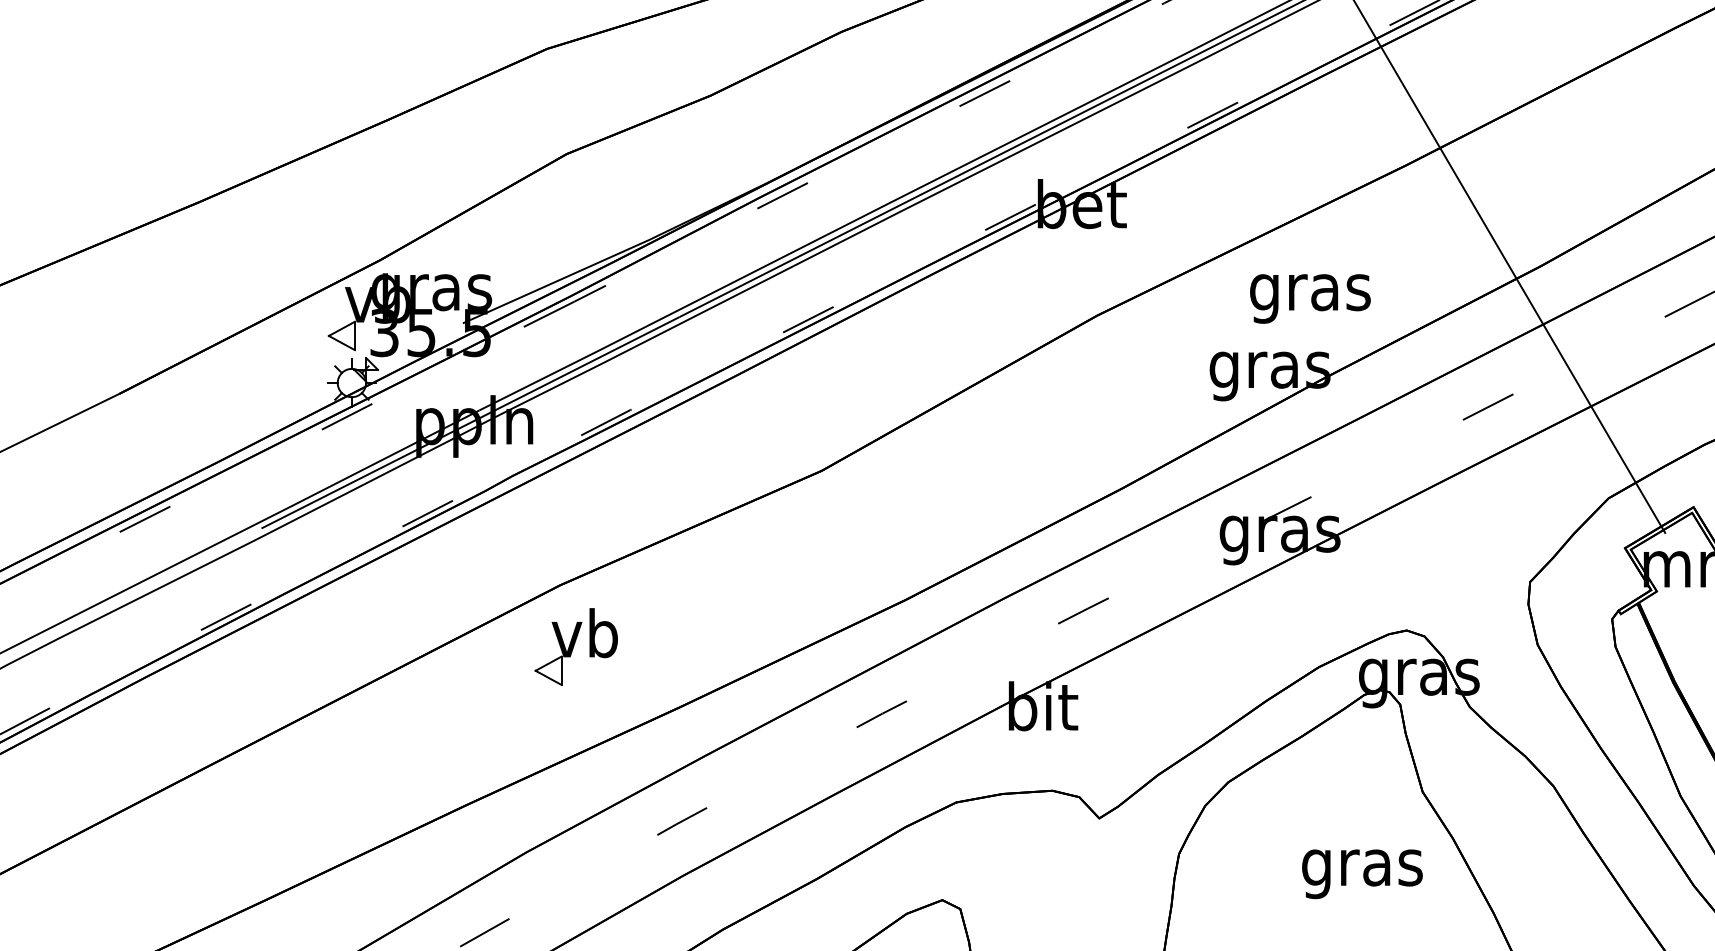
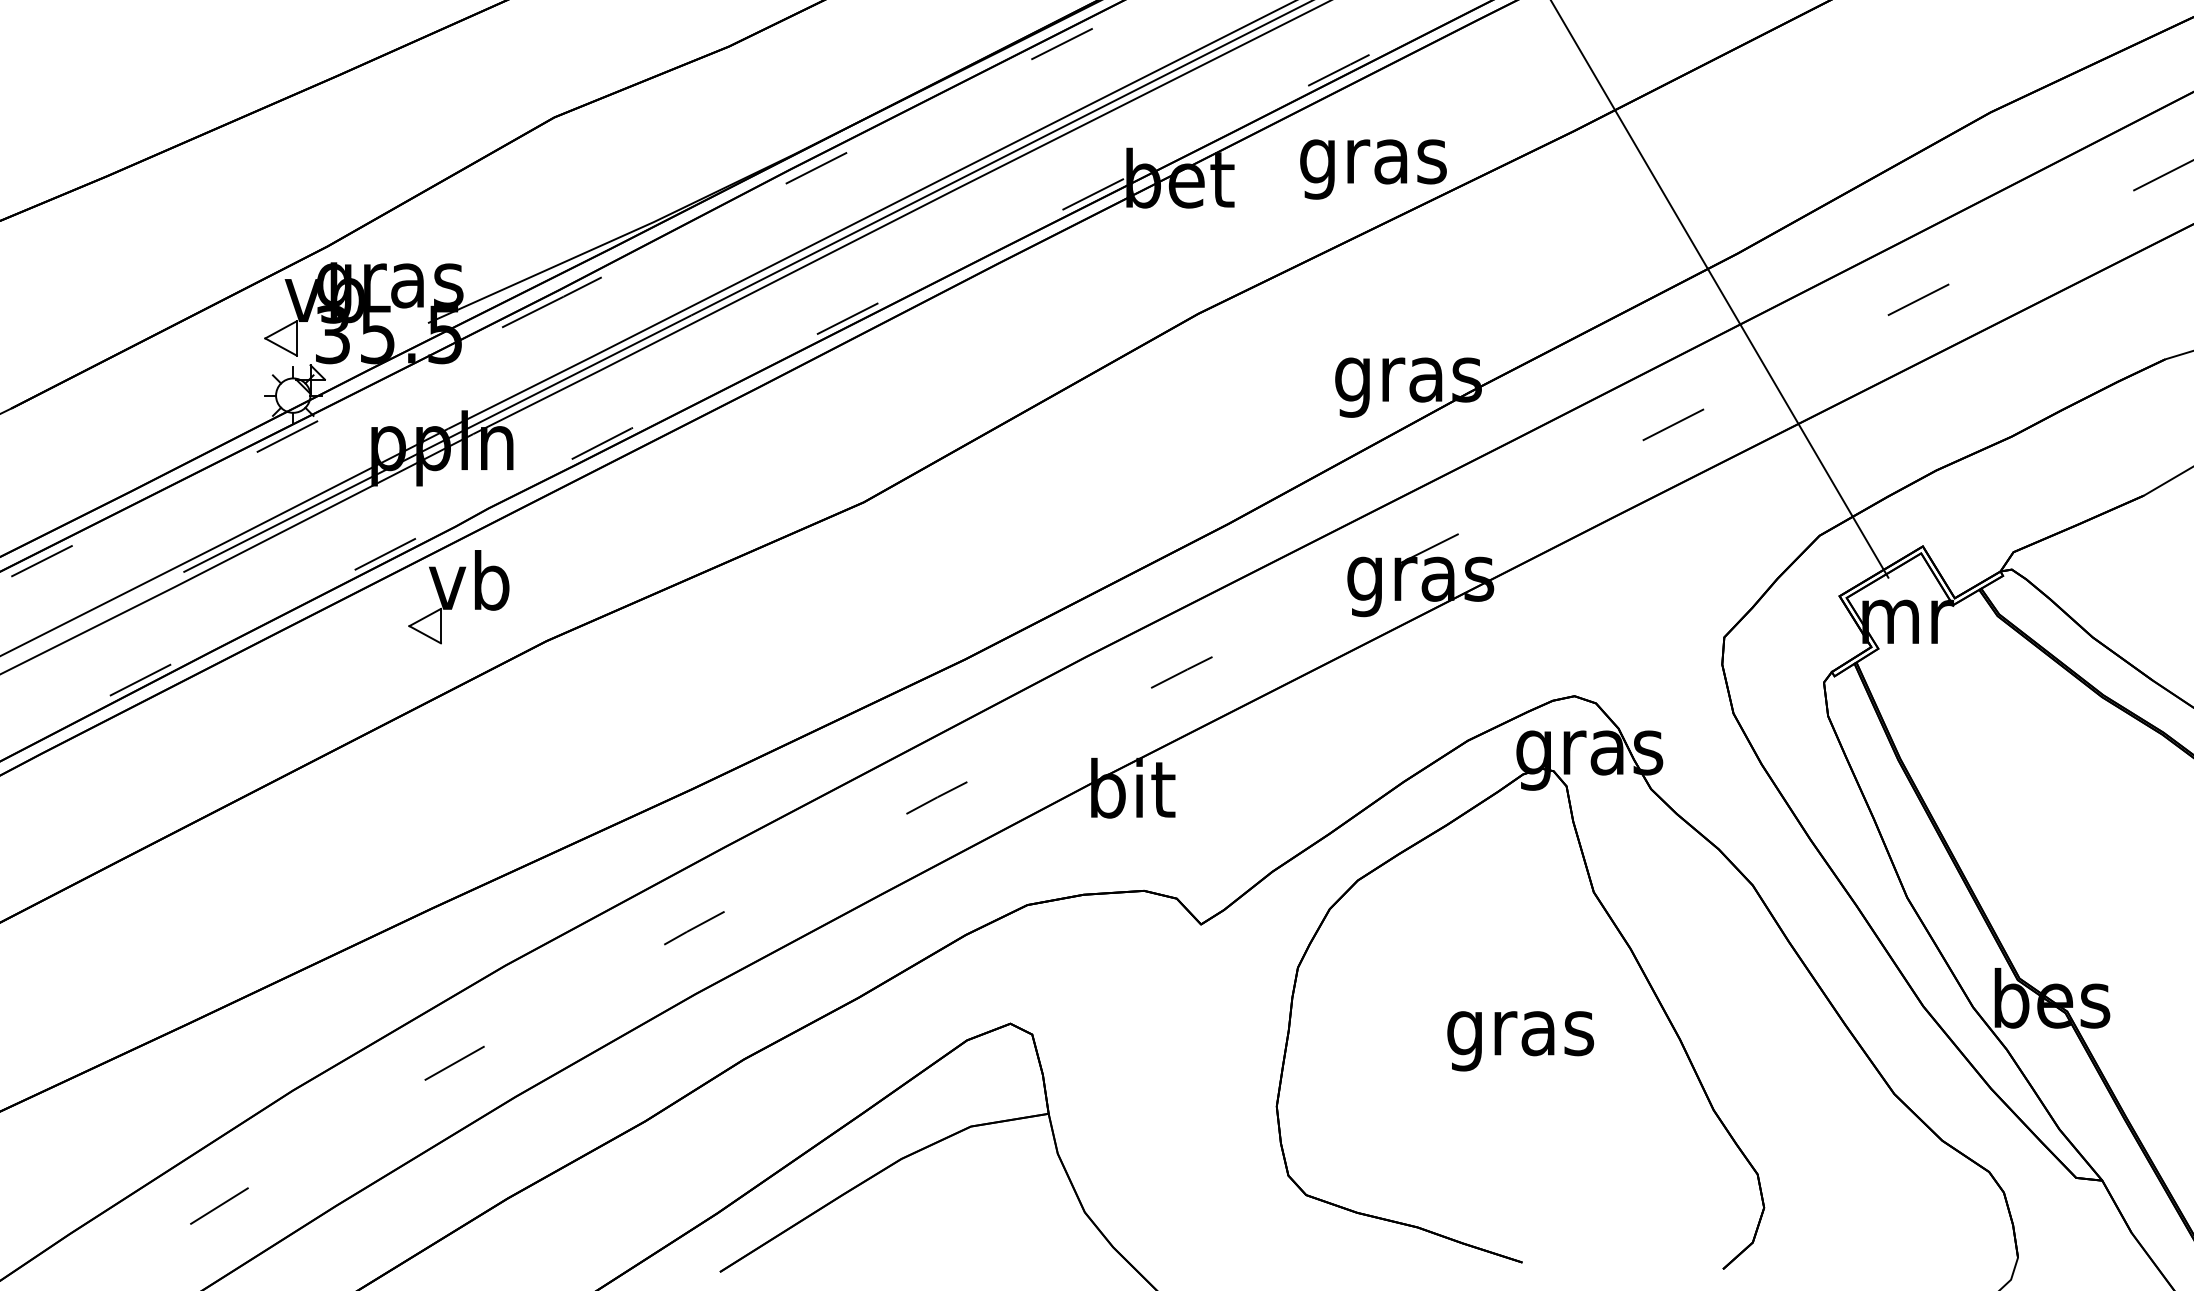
text: (1310, 298) -> (1373, 169), moved
part: (576, 647) -> (458, 597), moved
text: (1362, 874) -> (1520, 1041), moved

